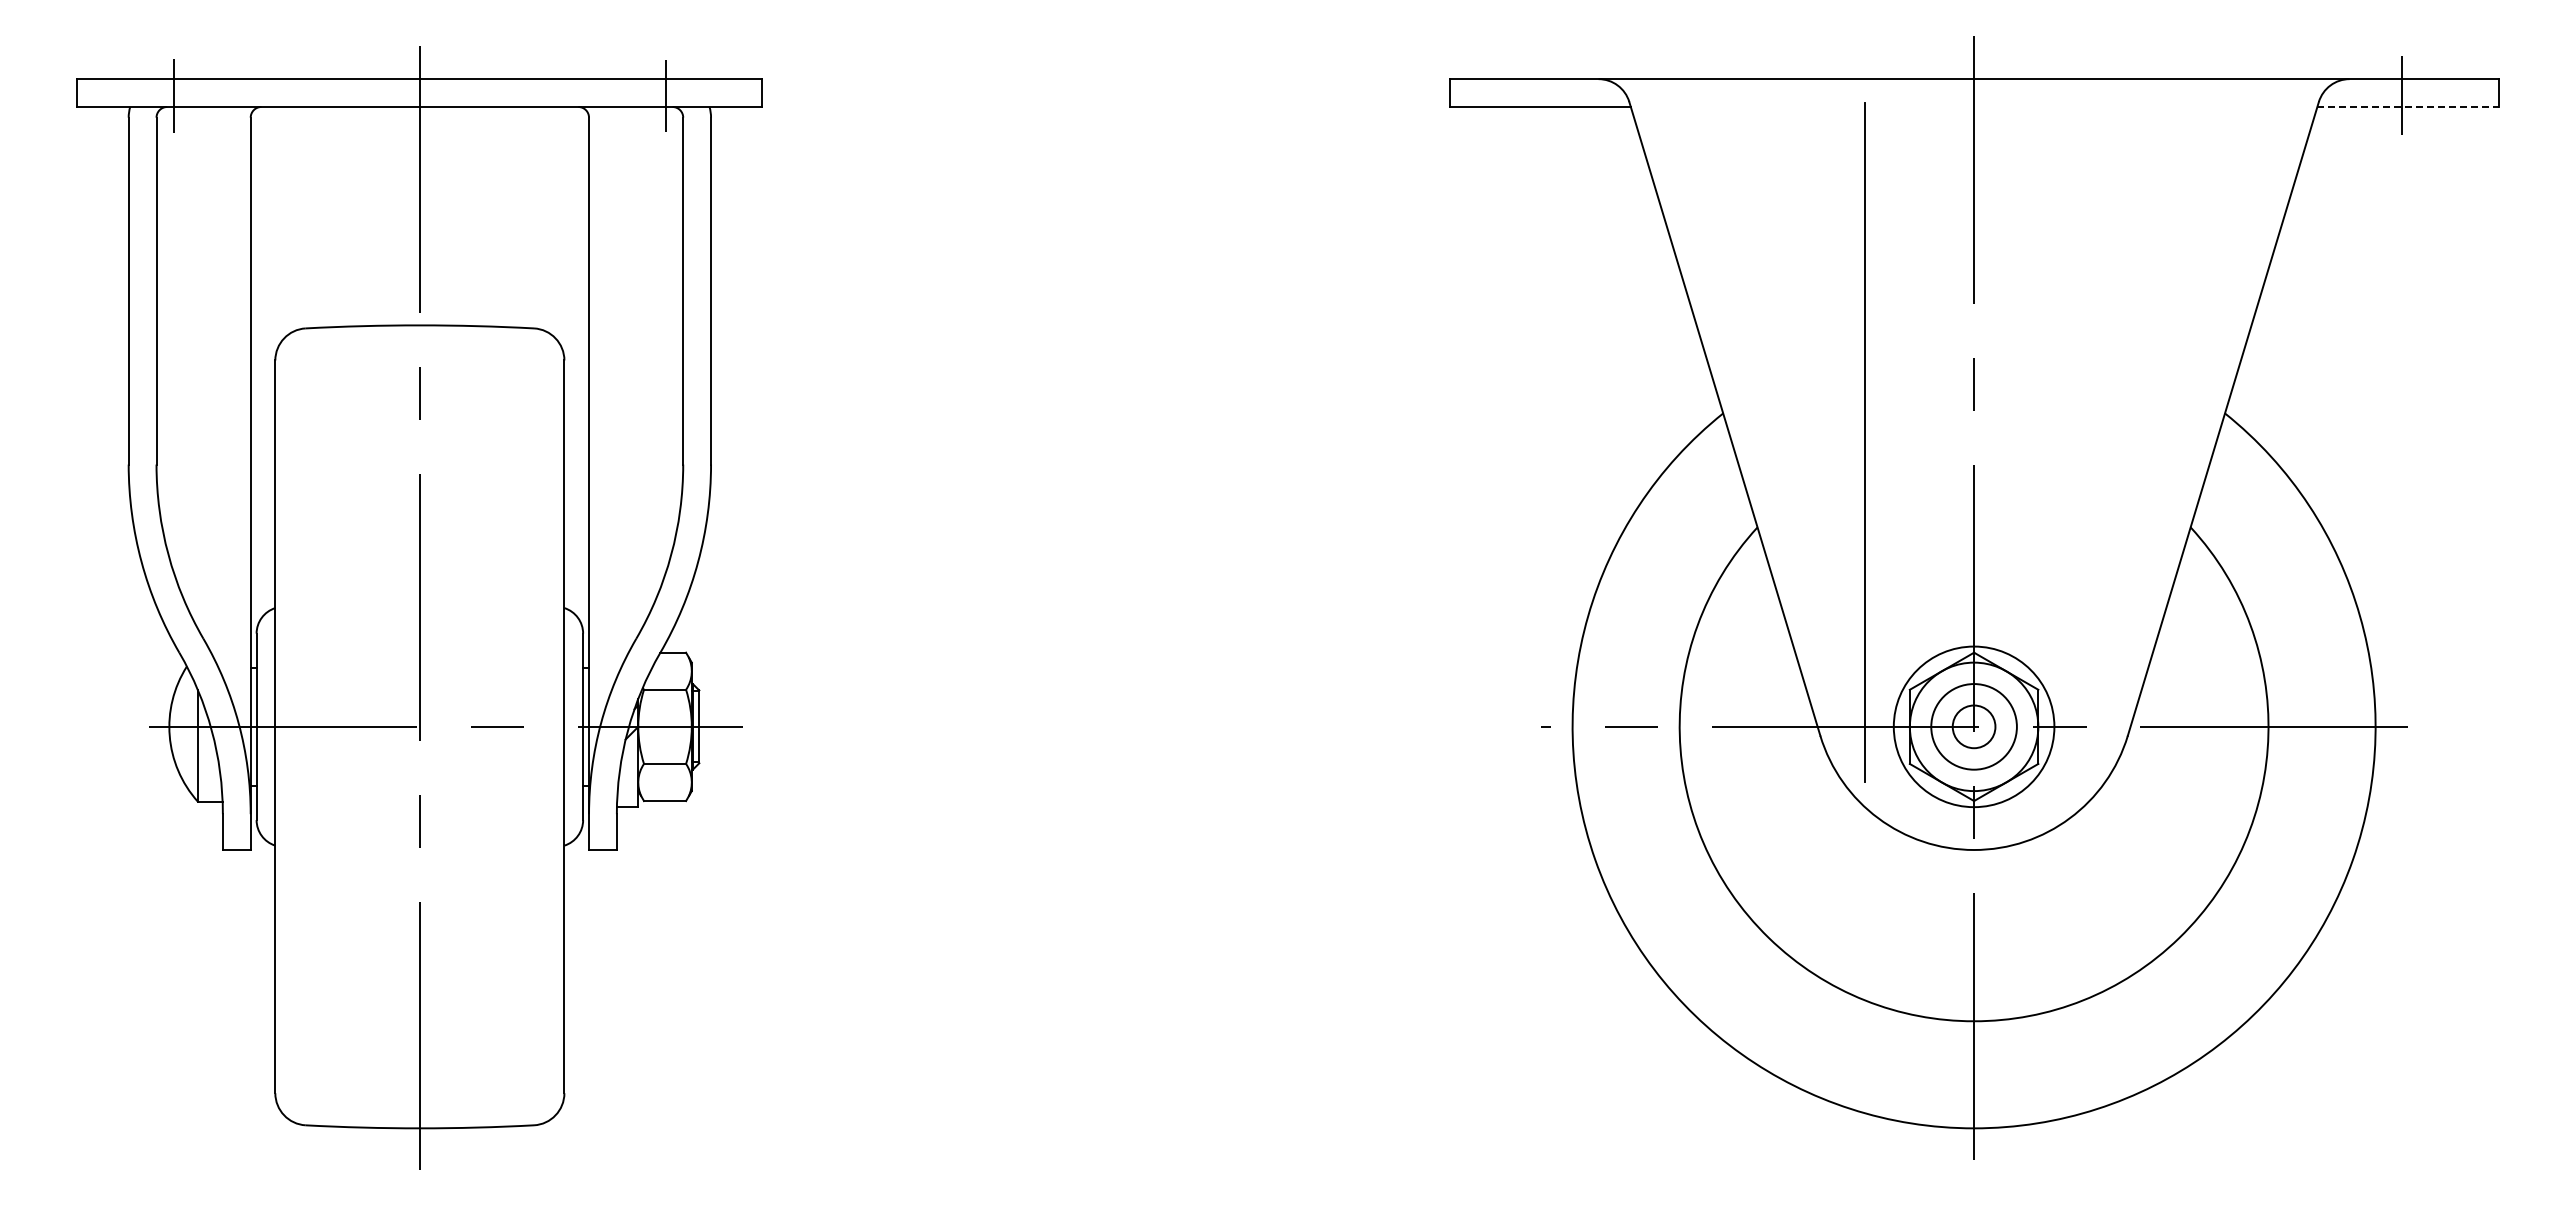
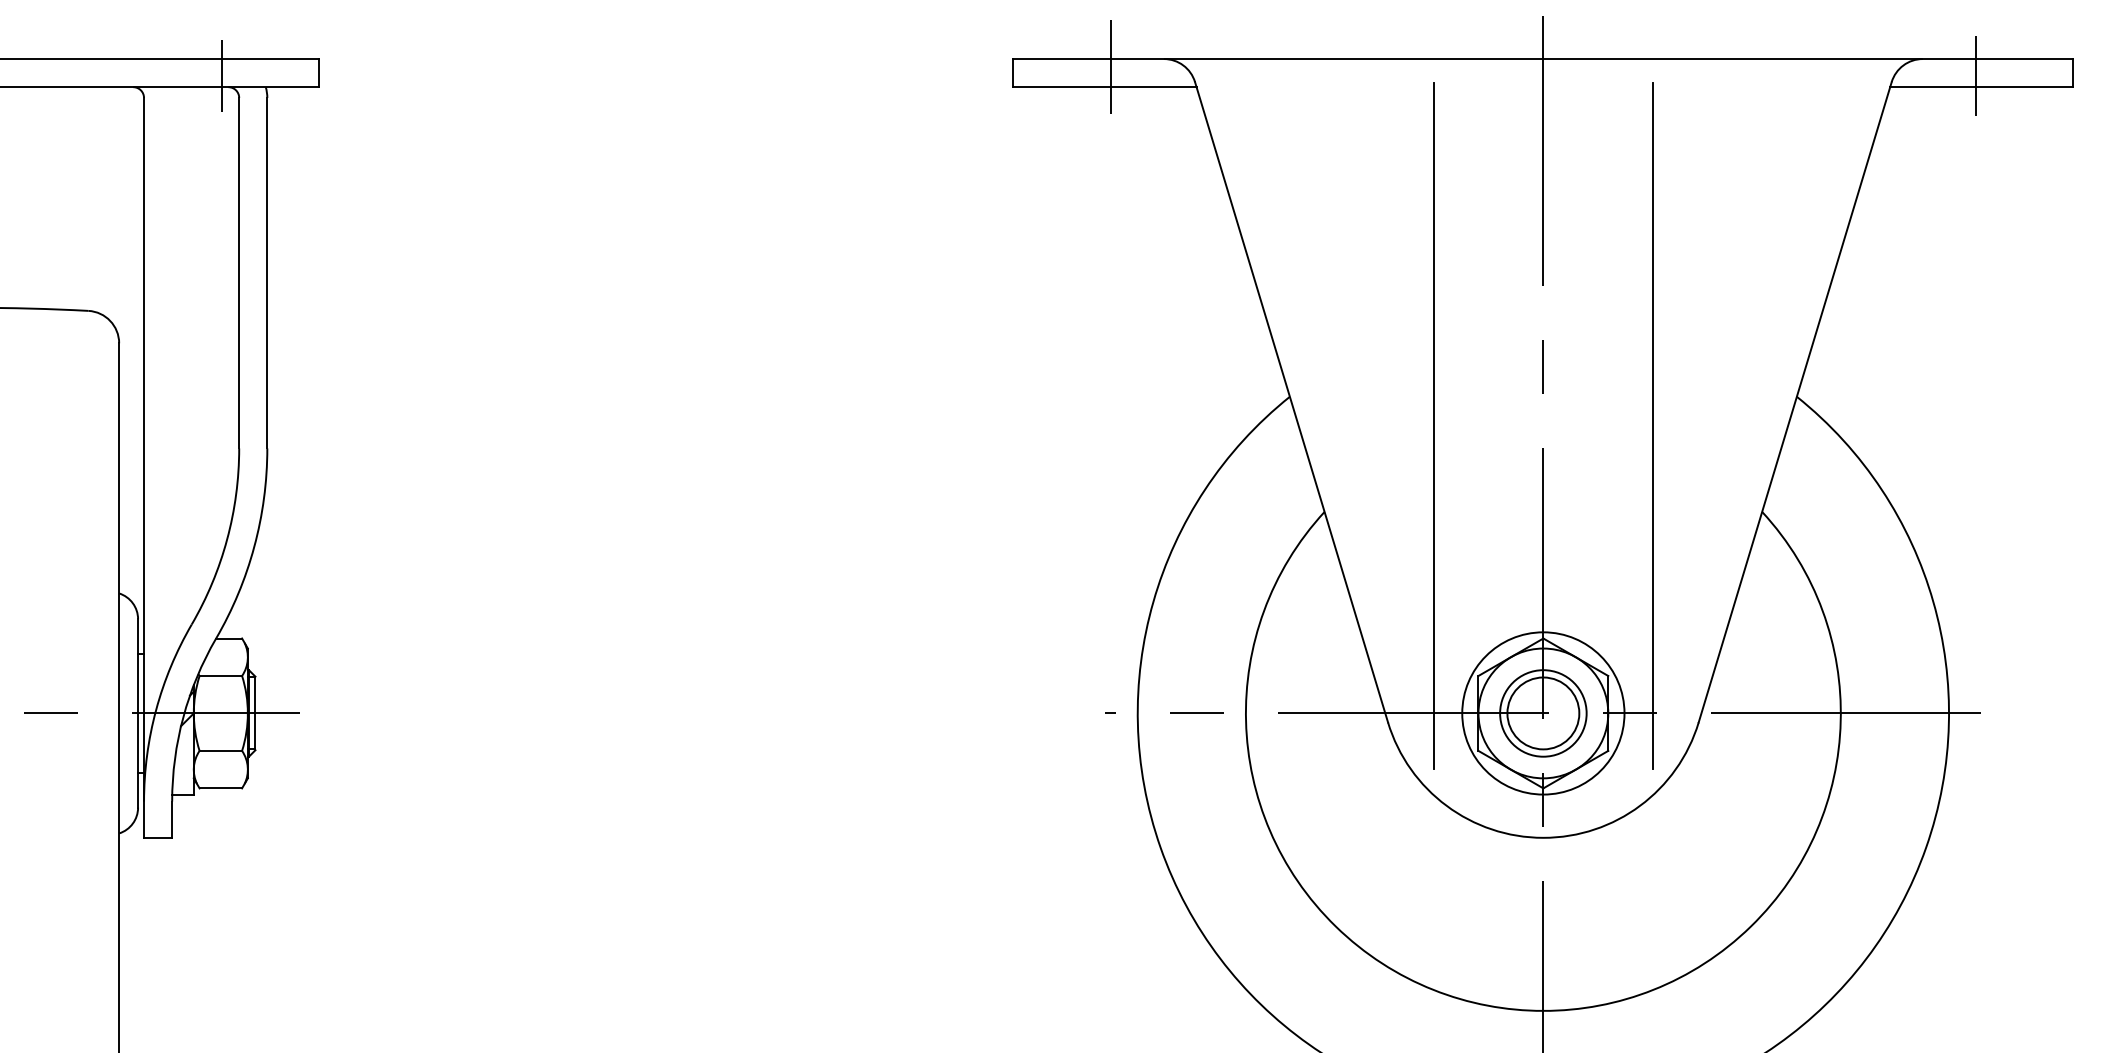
line: (1545, 86) -> (1110, 66), added
line: (2408, 106) -> (1982, 86), dashed -> solid
line: (2082, 442) -> (1652, 426), added
circle: (1973, 726) -> (1542, 713), size x1.67

